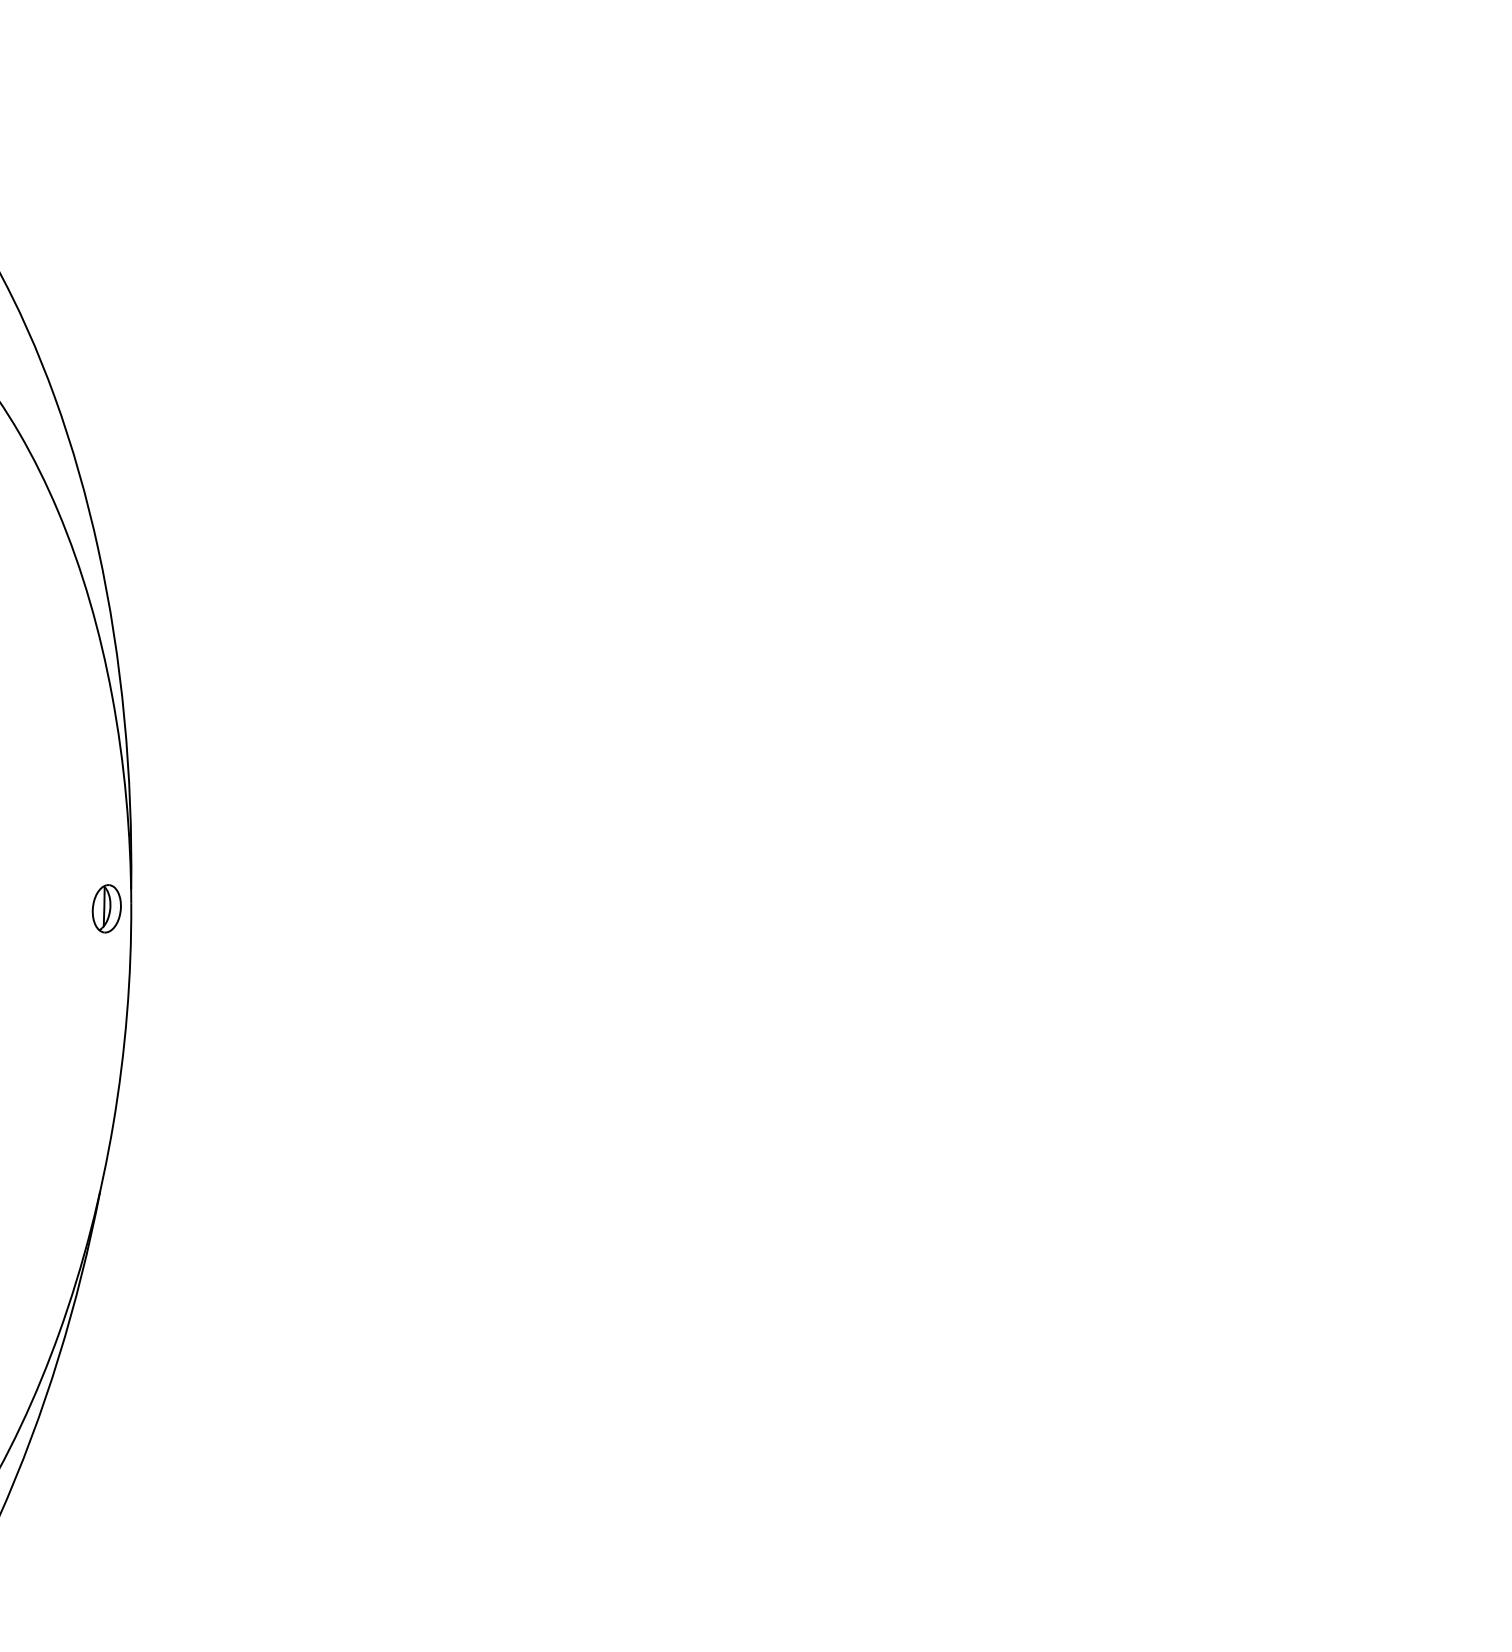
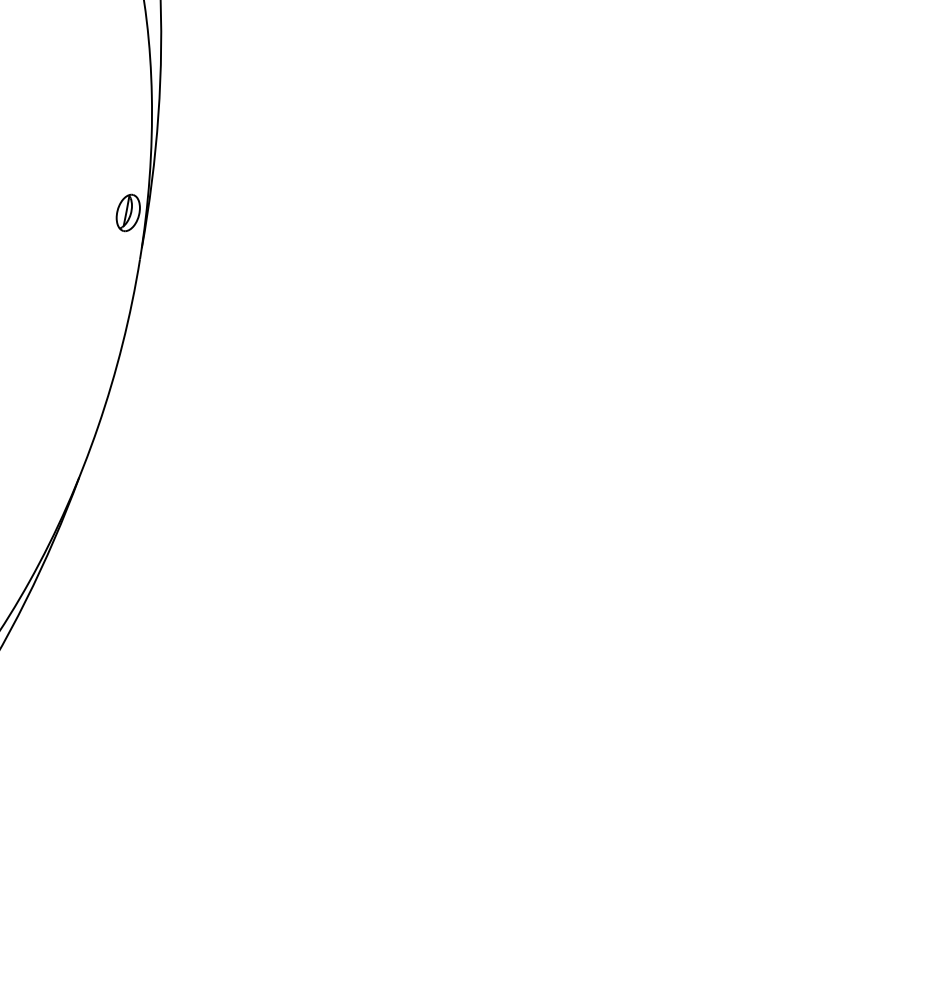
part: (106, 908) -> (128, 212), moved

